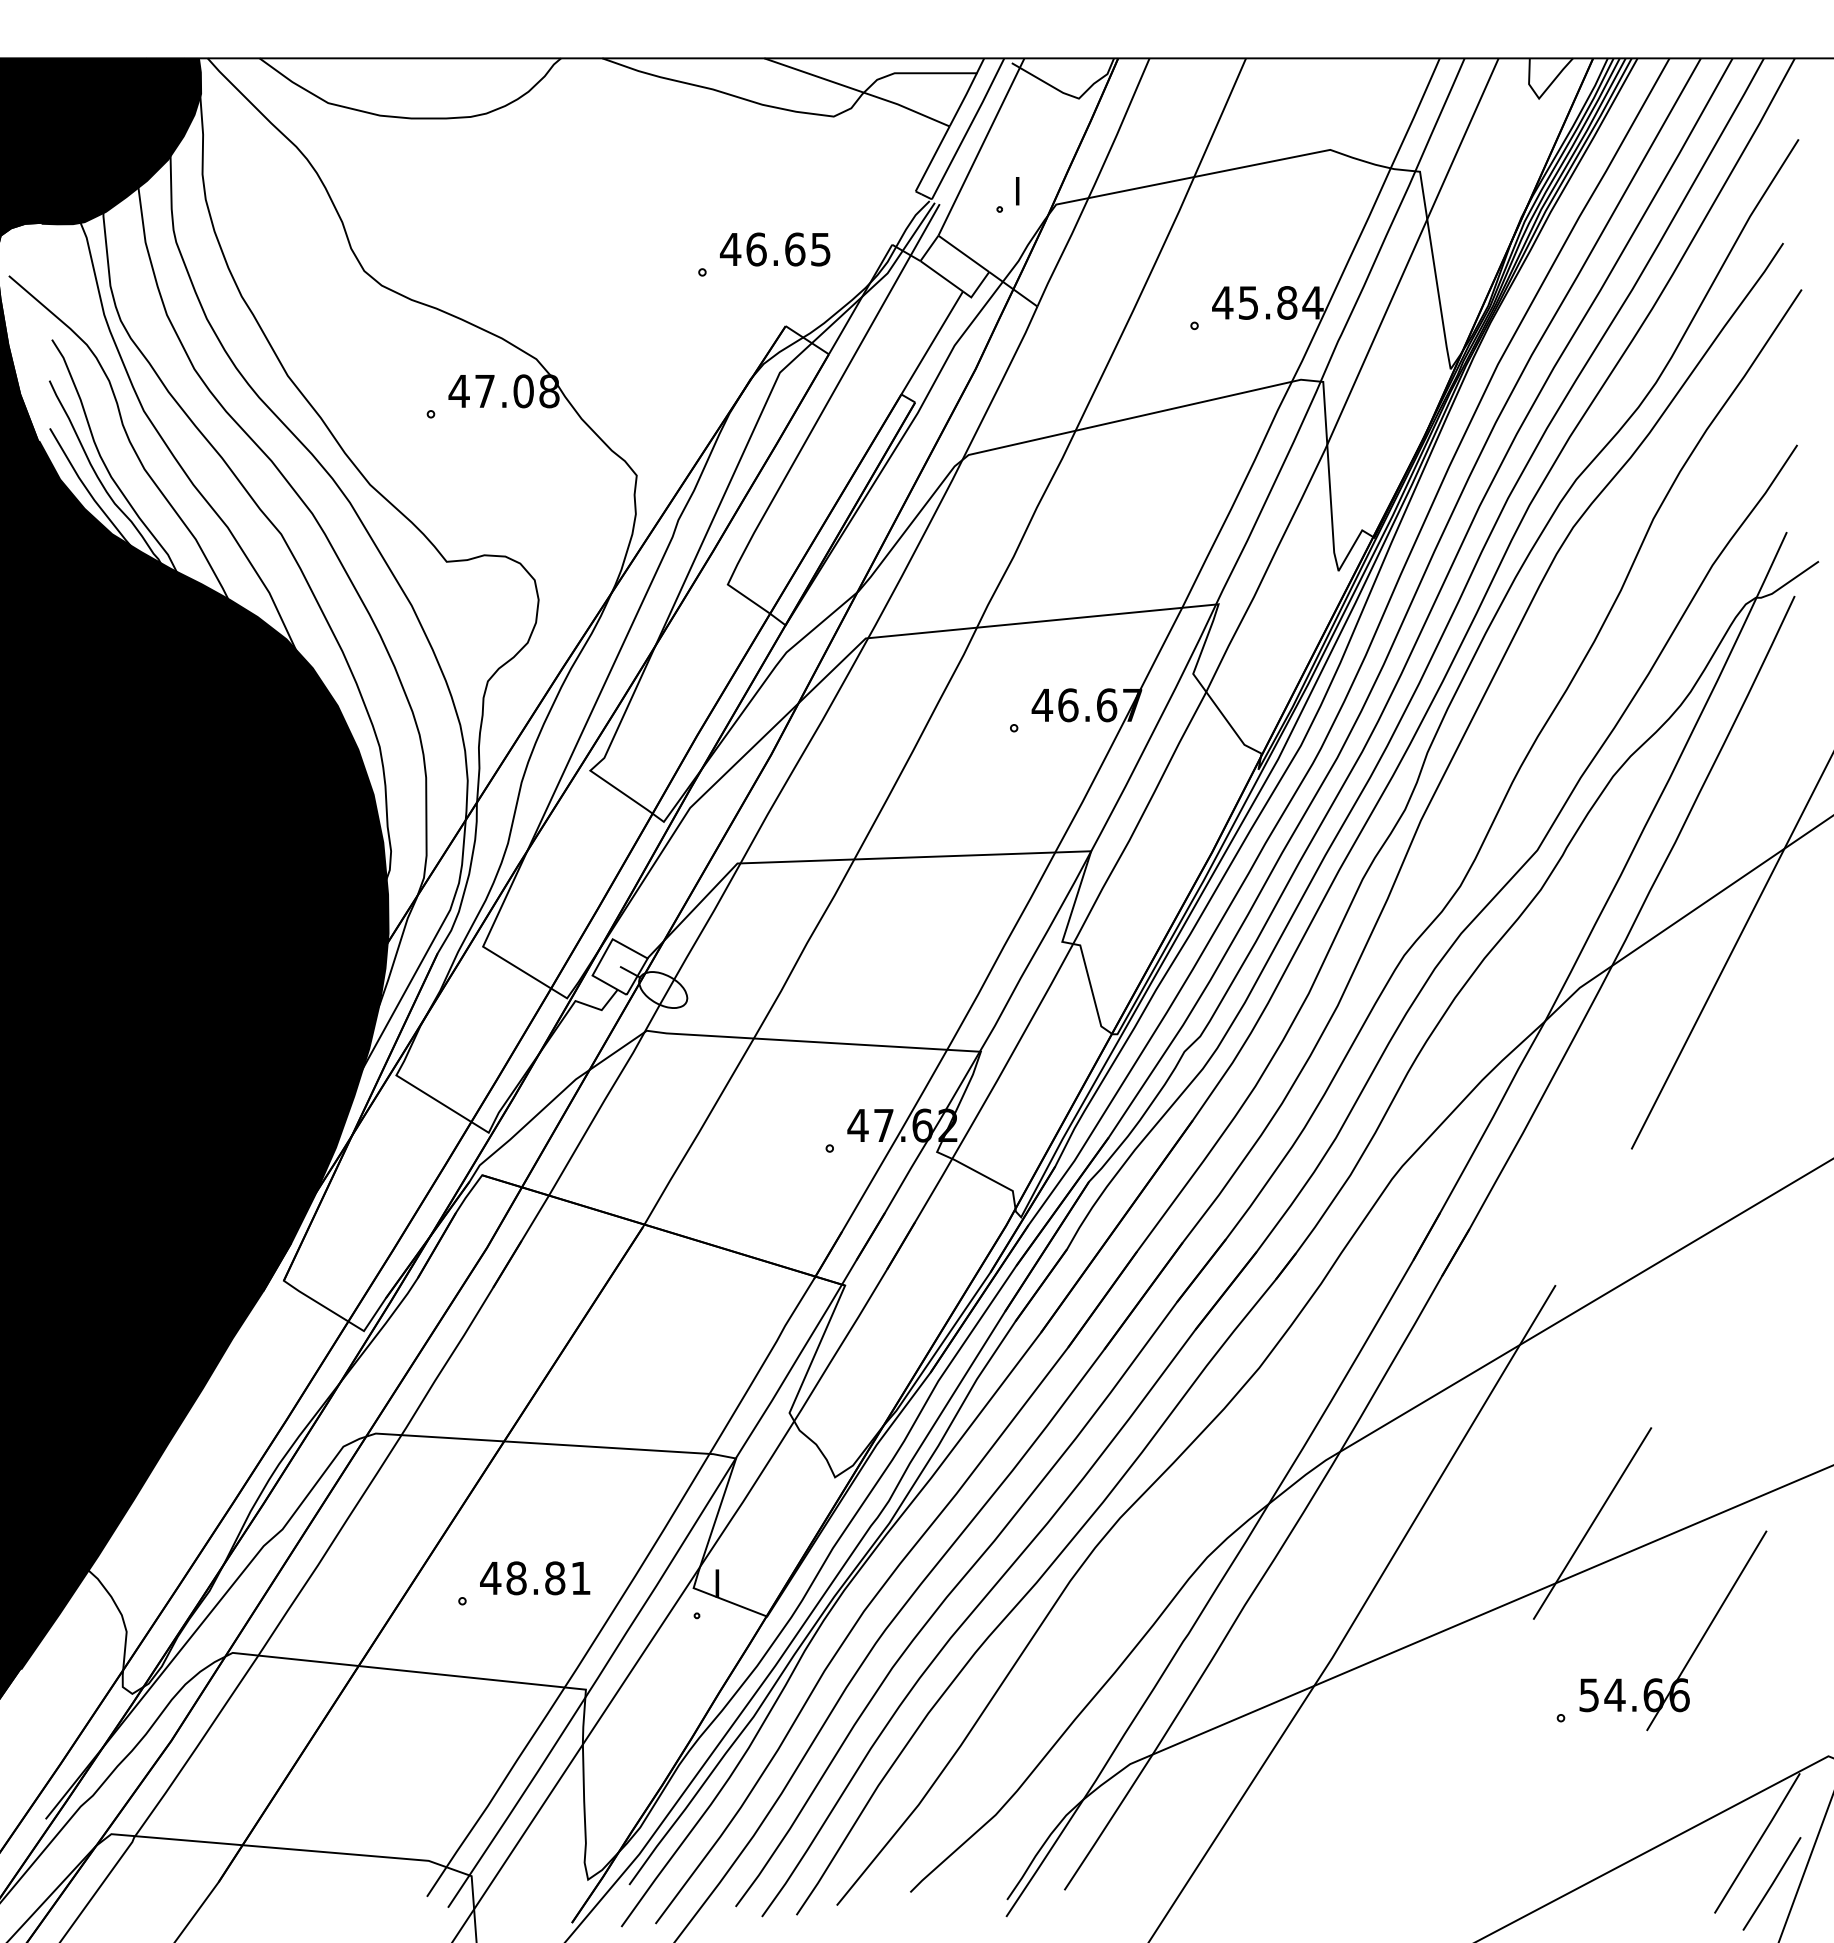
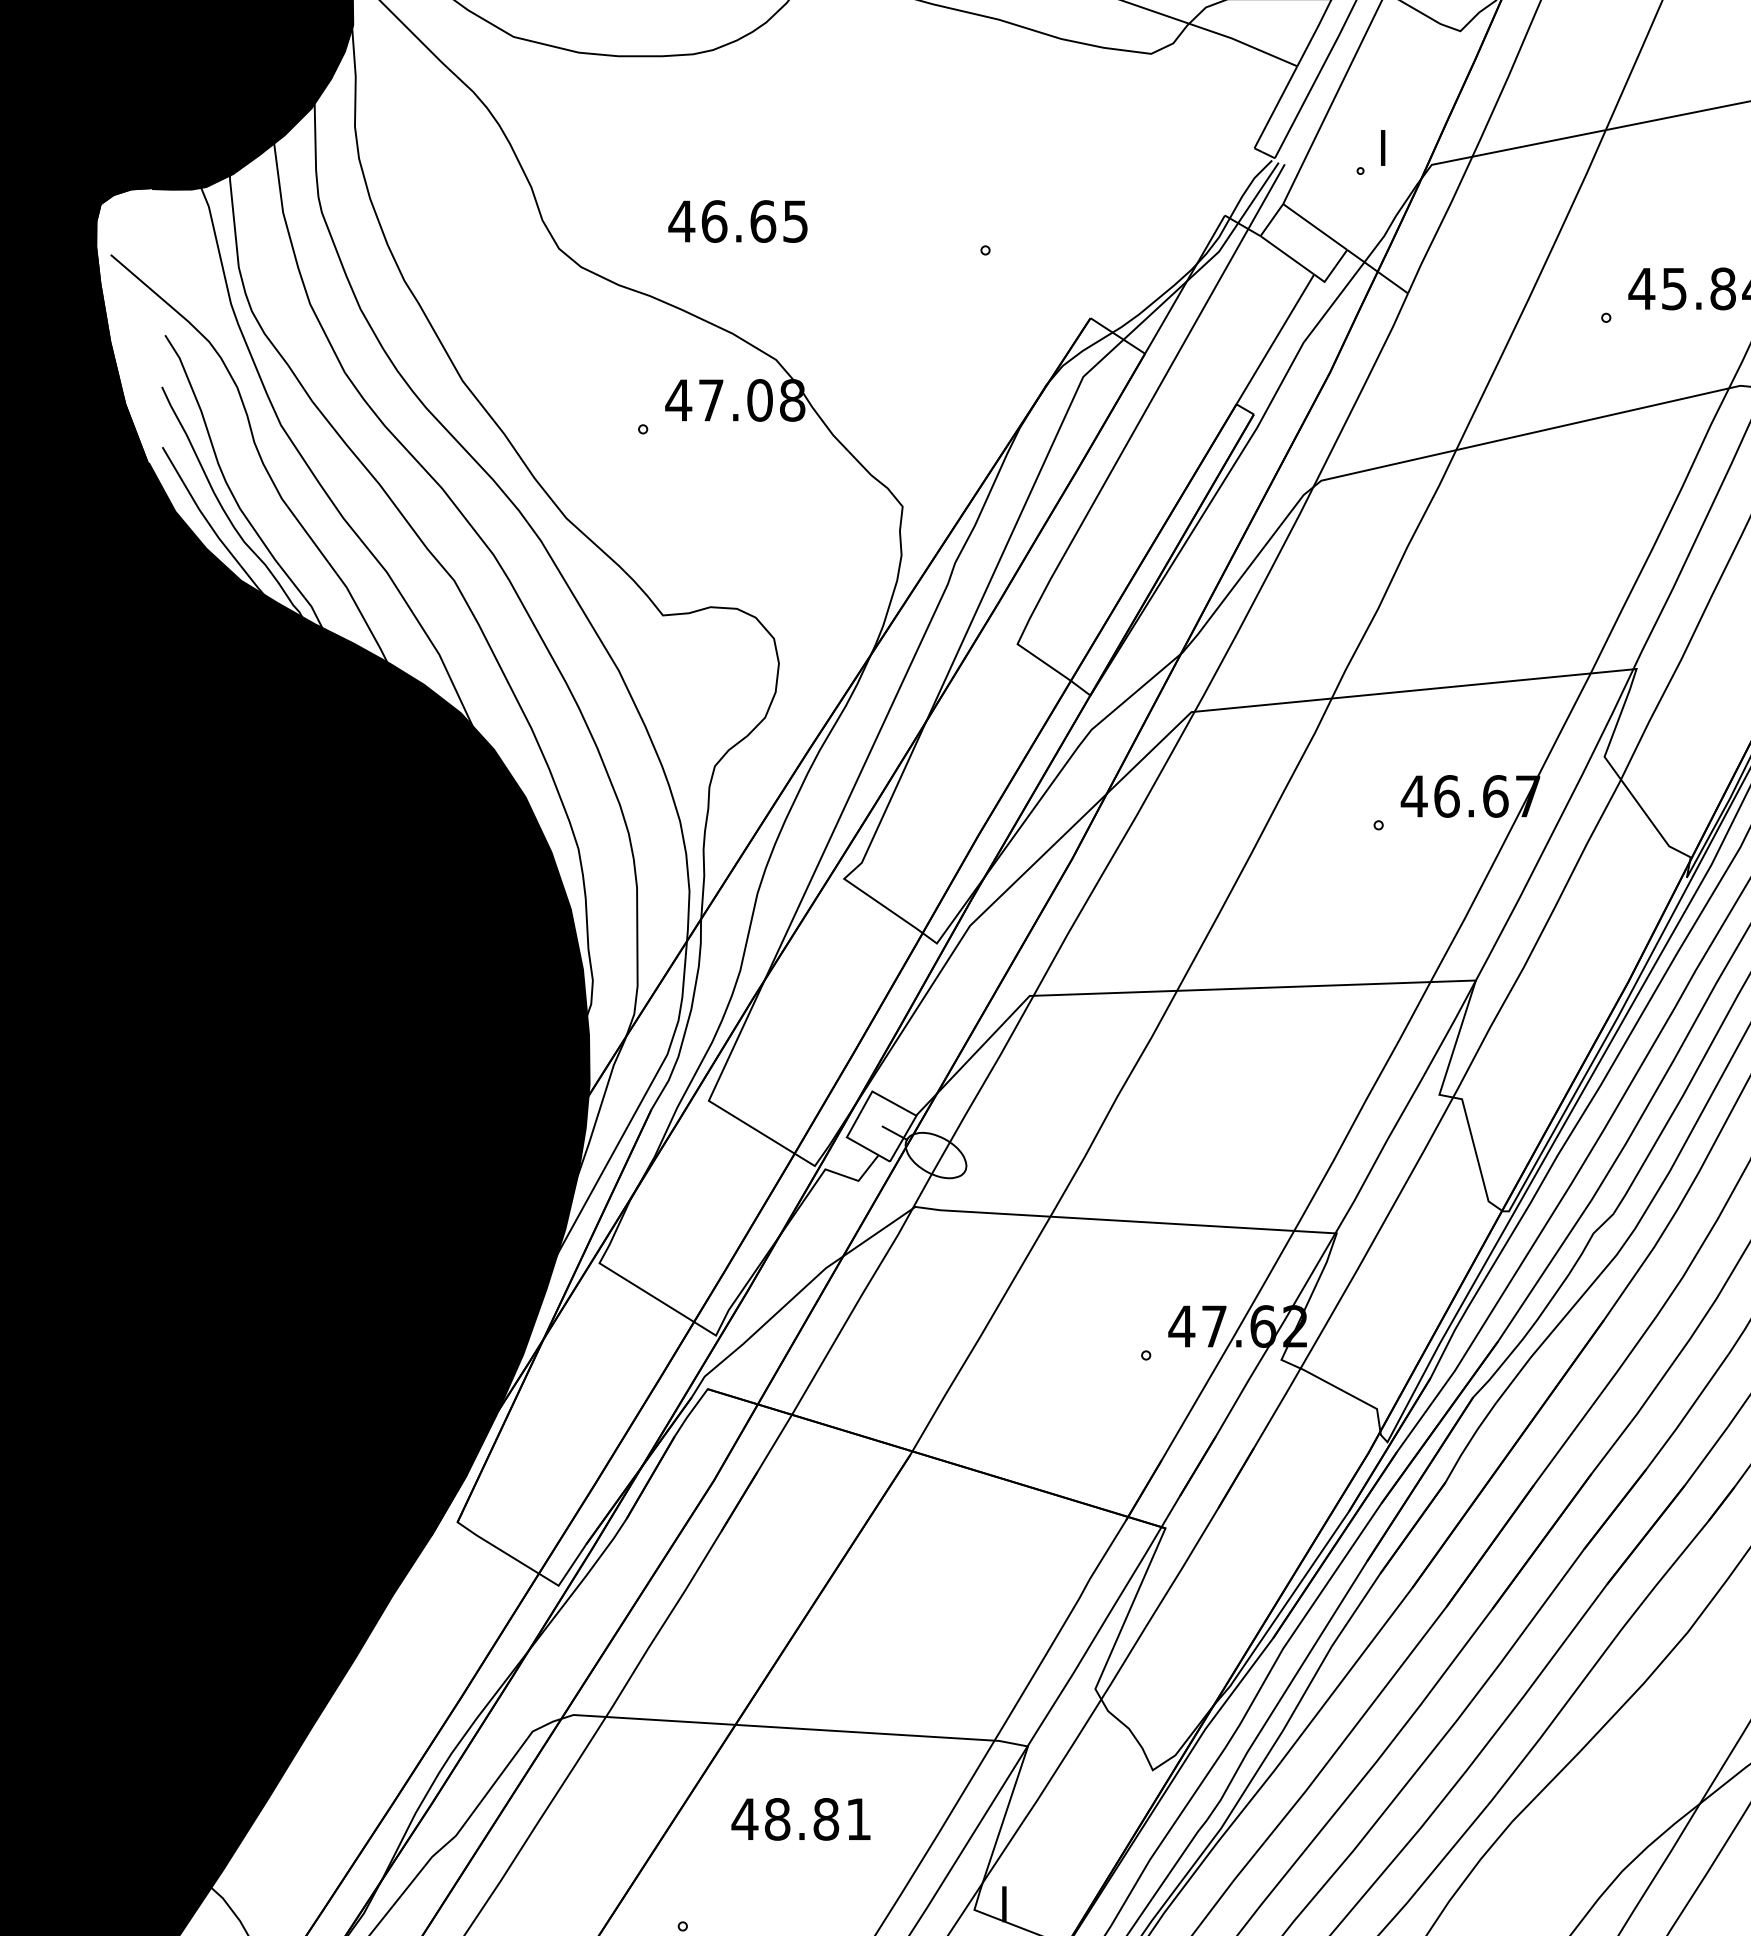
text: (775, 249) -> (738, 221), moved
text: (535, 1578) -> (801, 1819), moved

